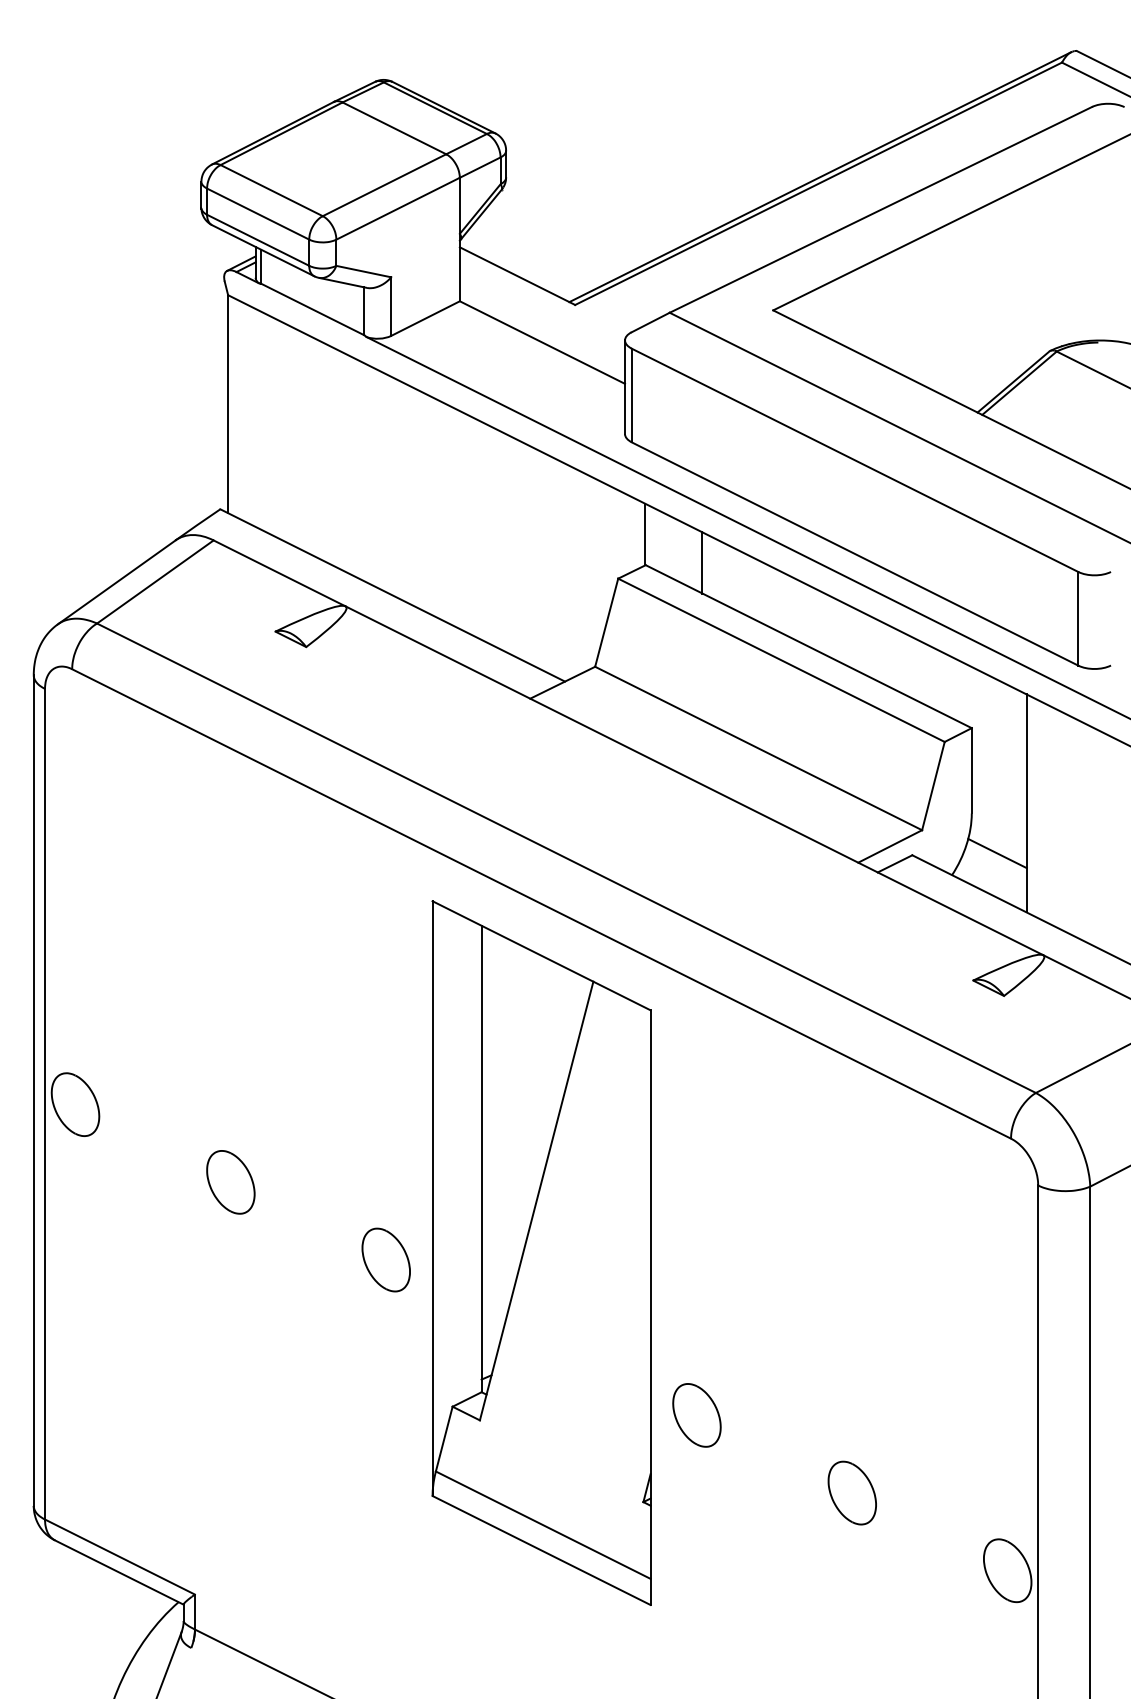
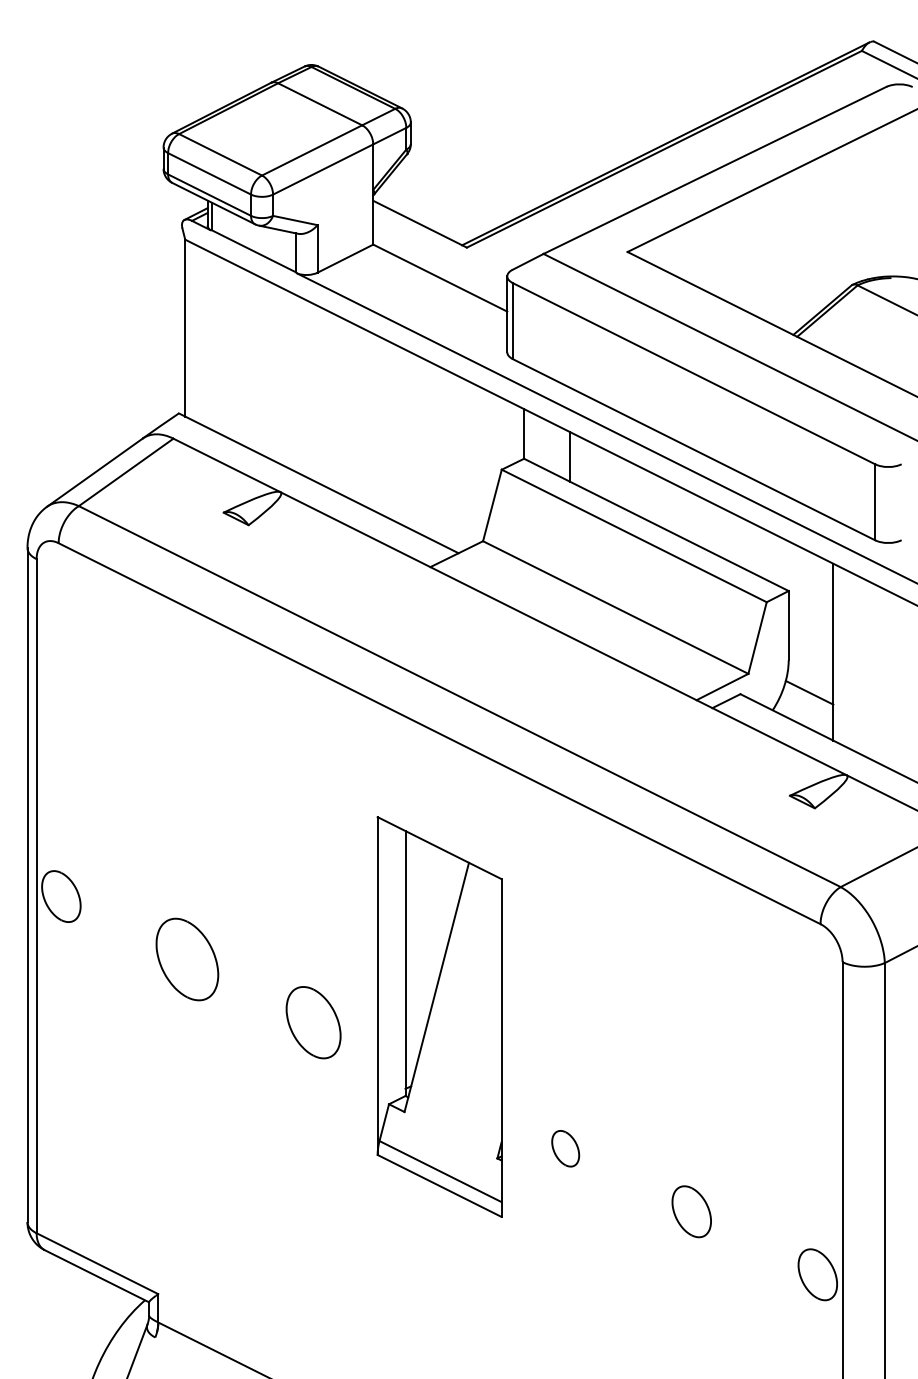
part: (230, 1182) -> (187, 959), size x1.6
part: (541, 1252) -> (439, 1016), size x0.7
part: (385, 1259) -> (312, 1022), size x1.4
part: (696, 1415) -> (565, 1148), size x0.7

